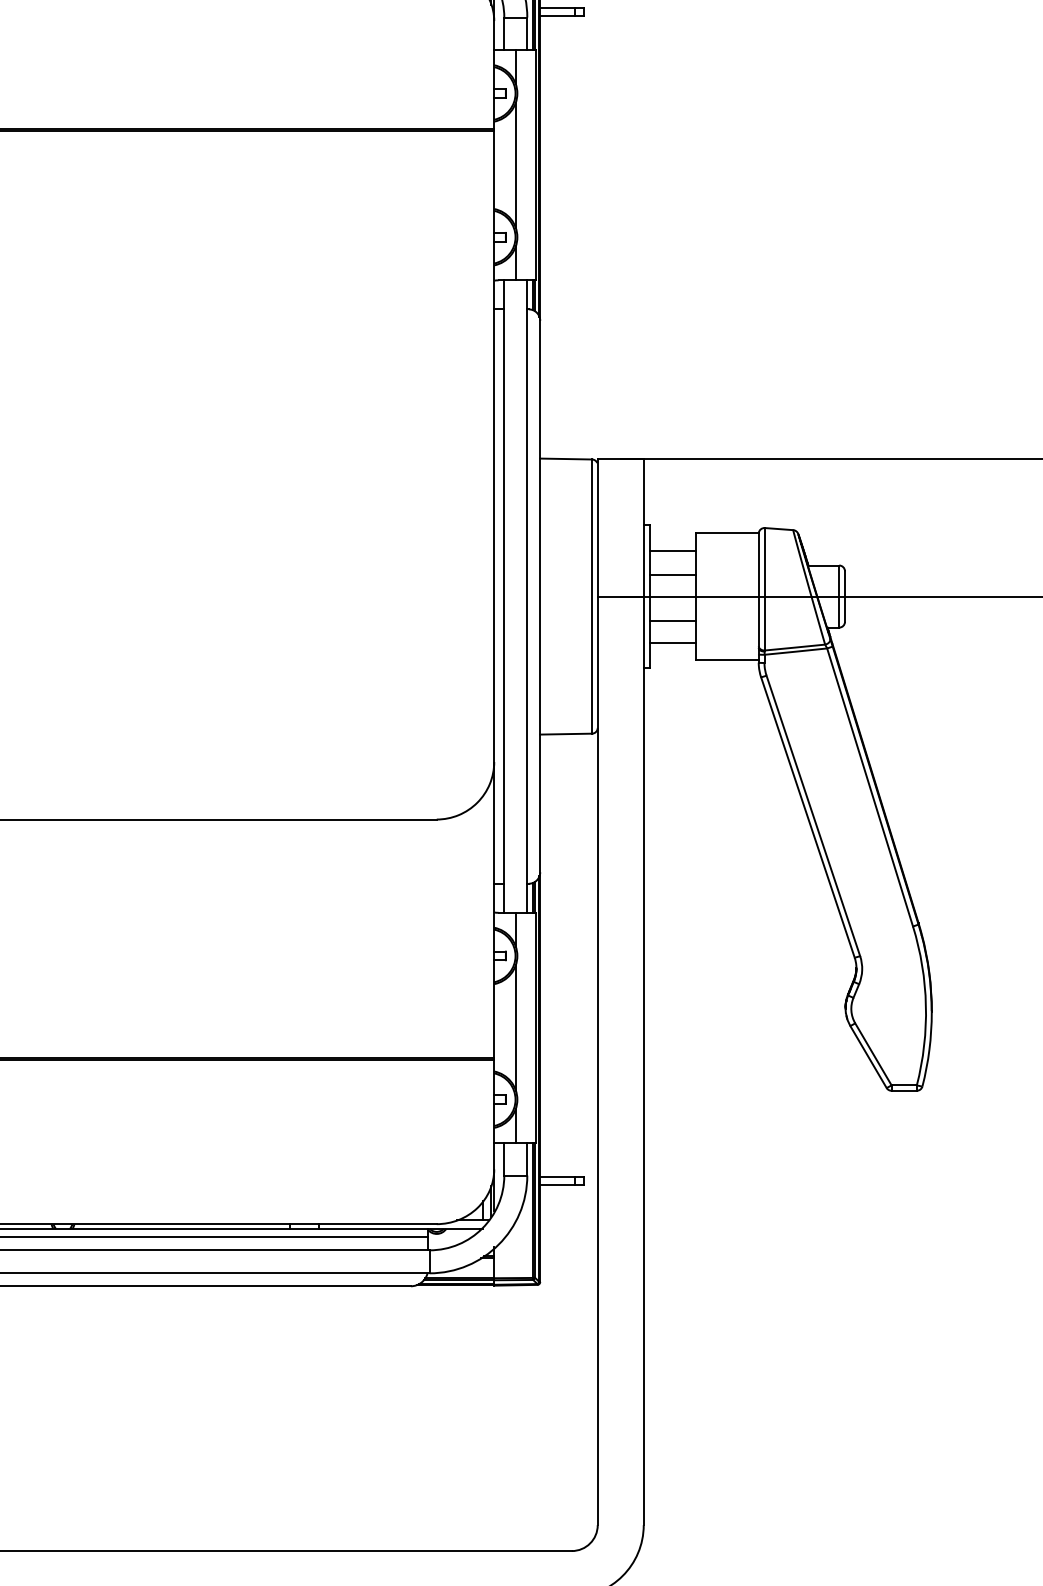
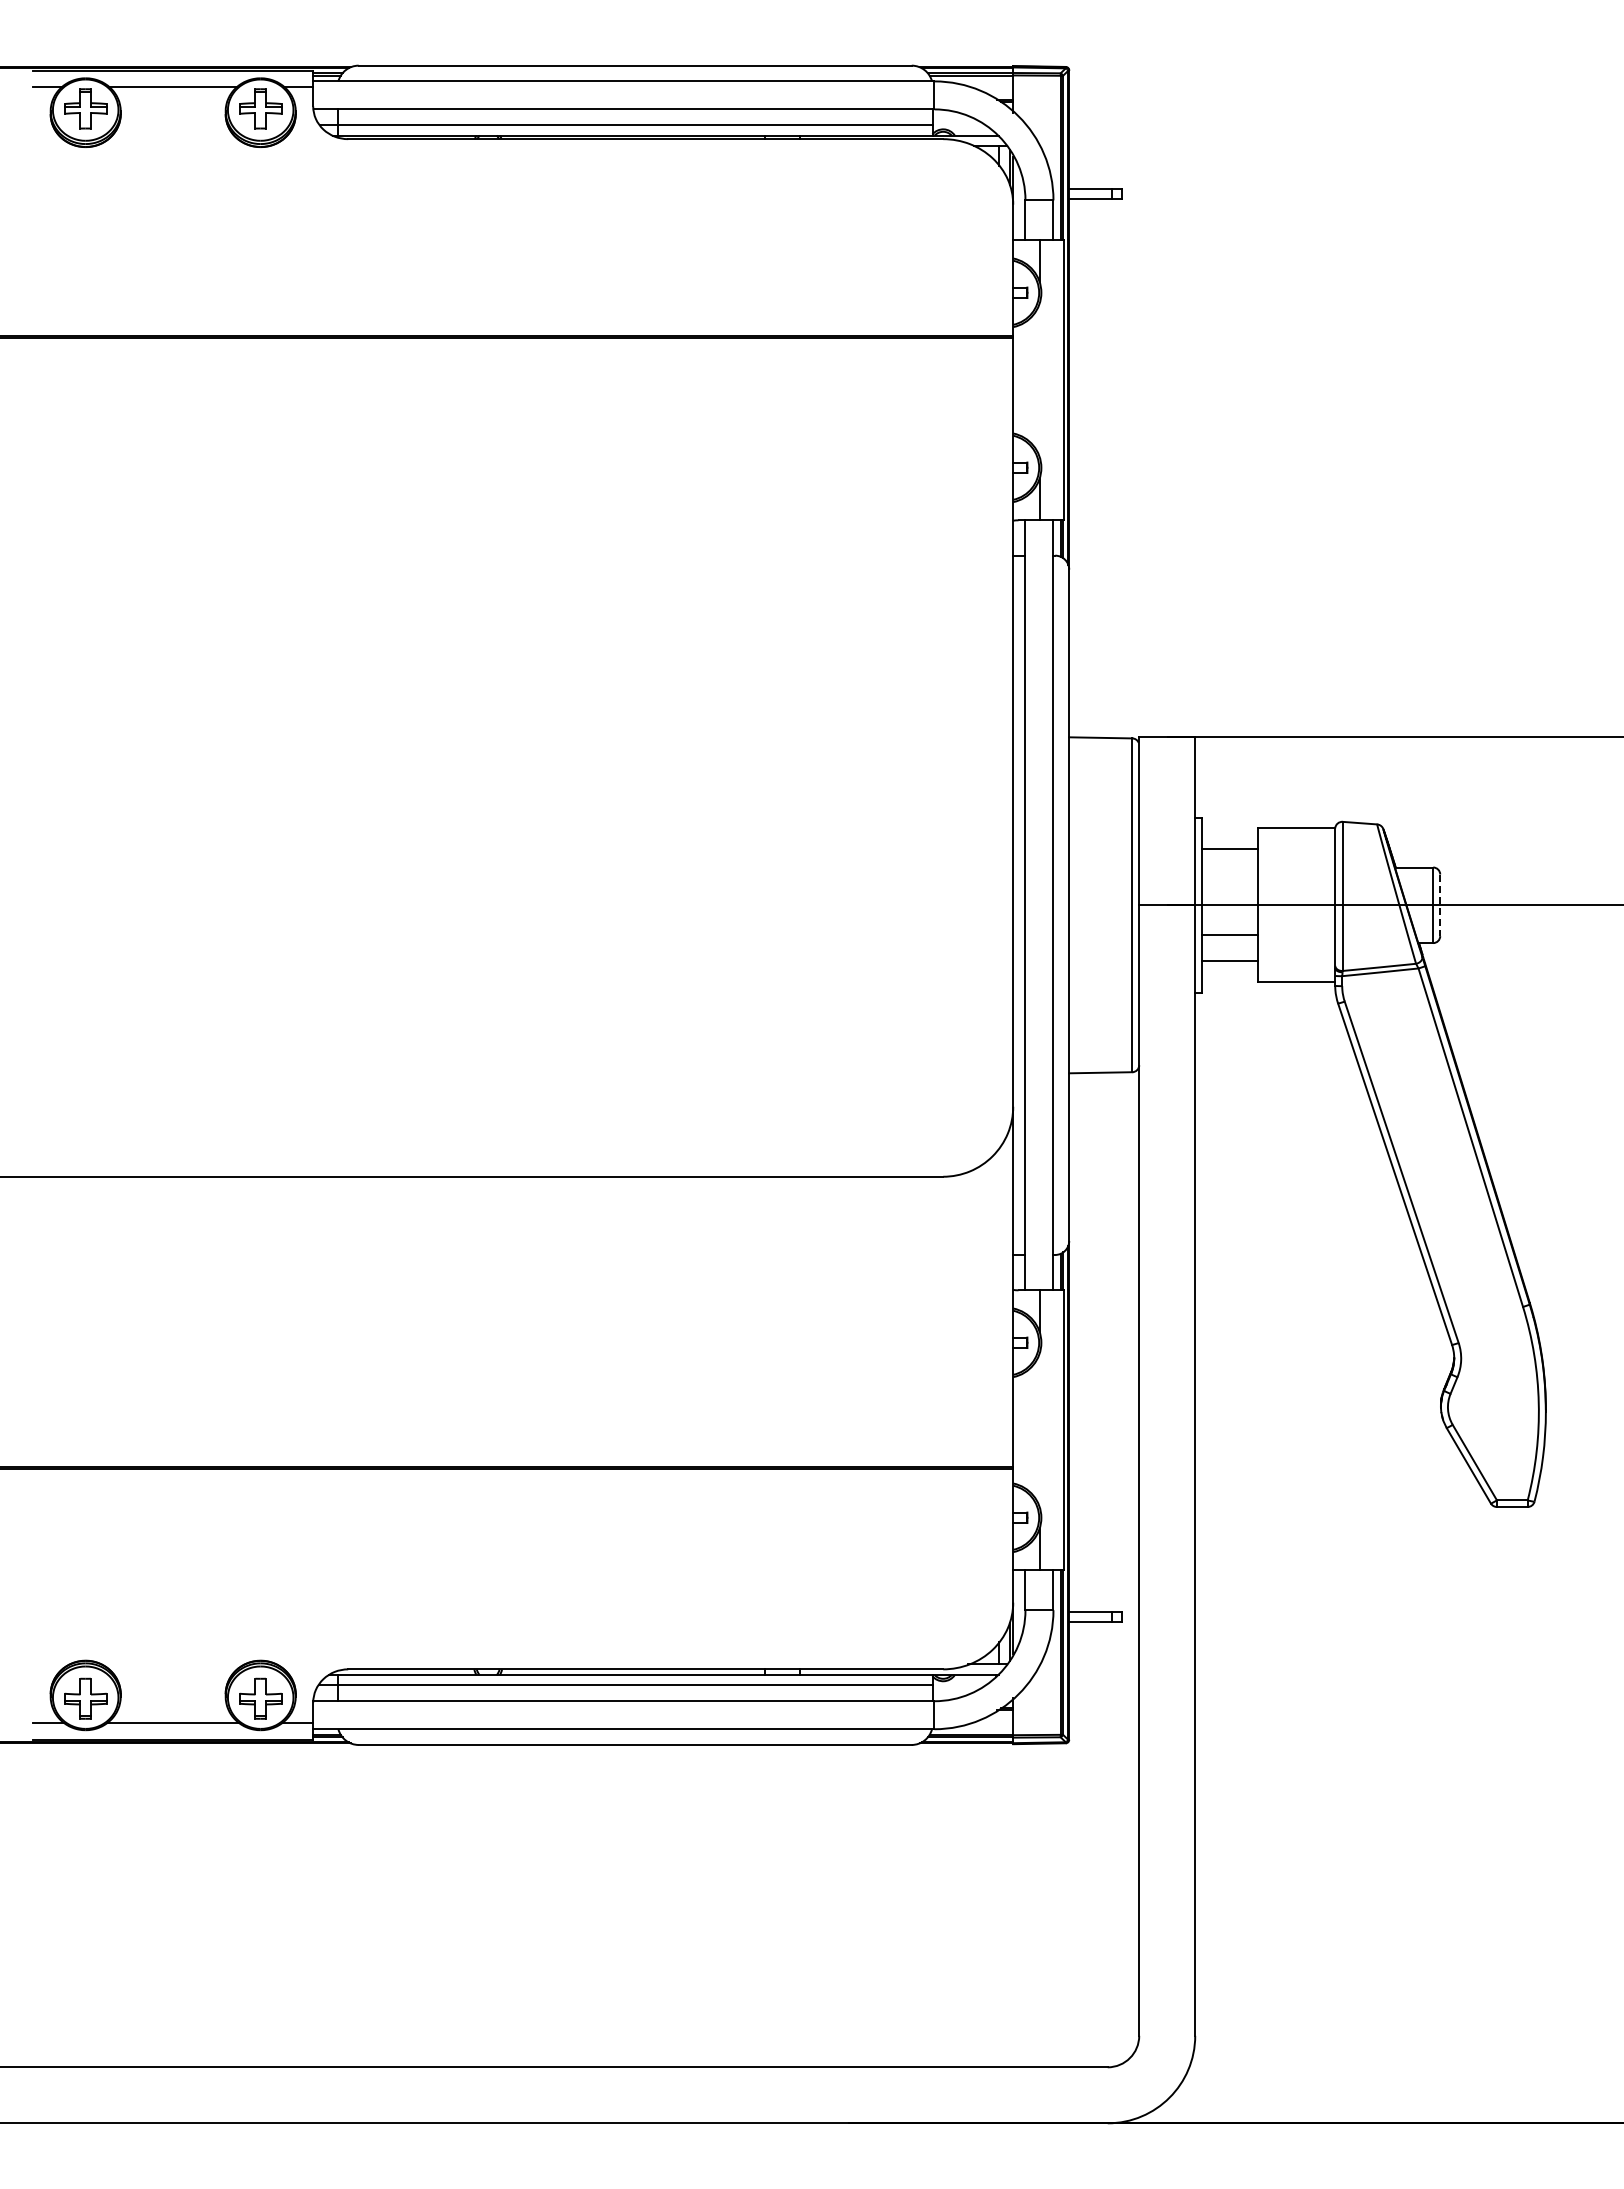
line: (515, 164) -> (1039, 379), removed
line: (672, 574) -> (1230, 878), removed
line: (845, 596) -> (1440, 905), solid -> dashed
line: (515, 1027) -> (1039, 1429), removed

